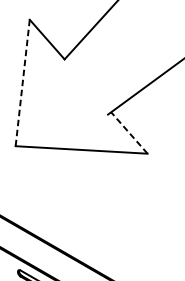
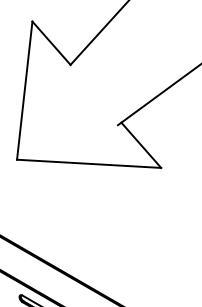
line: (22, 82) -> (24, 90), dashed -> solid
line: (128, 132) -> (140, 144), dashed -> solid

